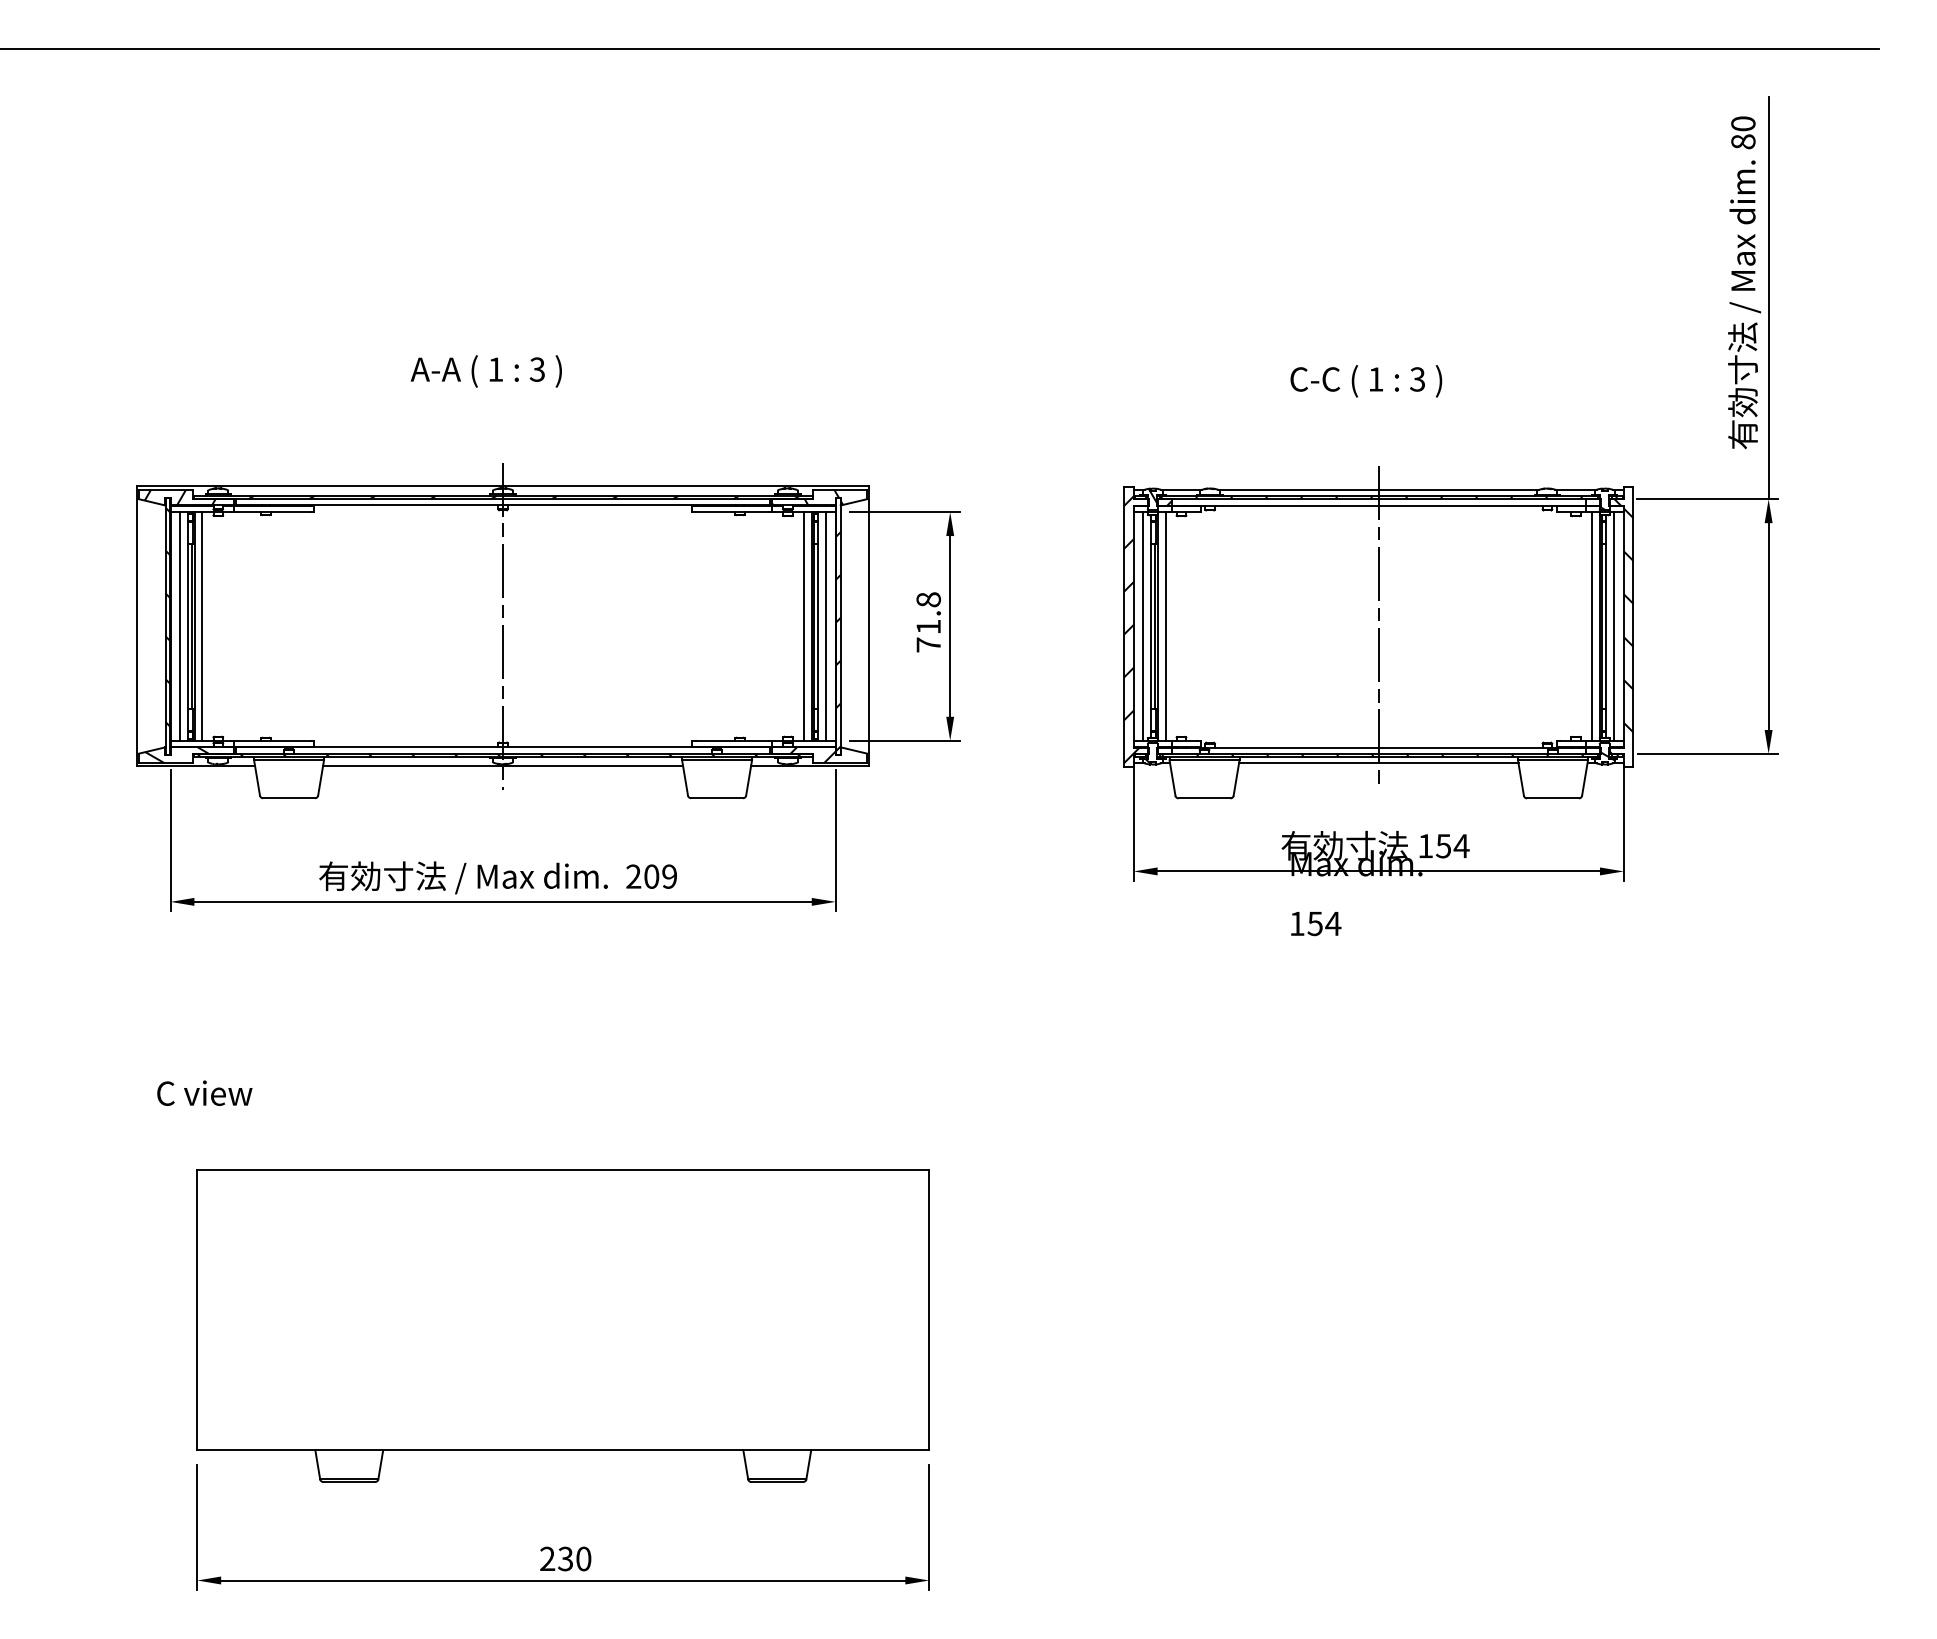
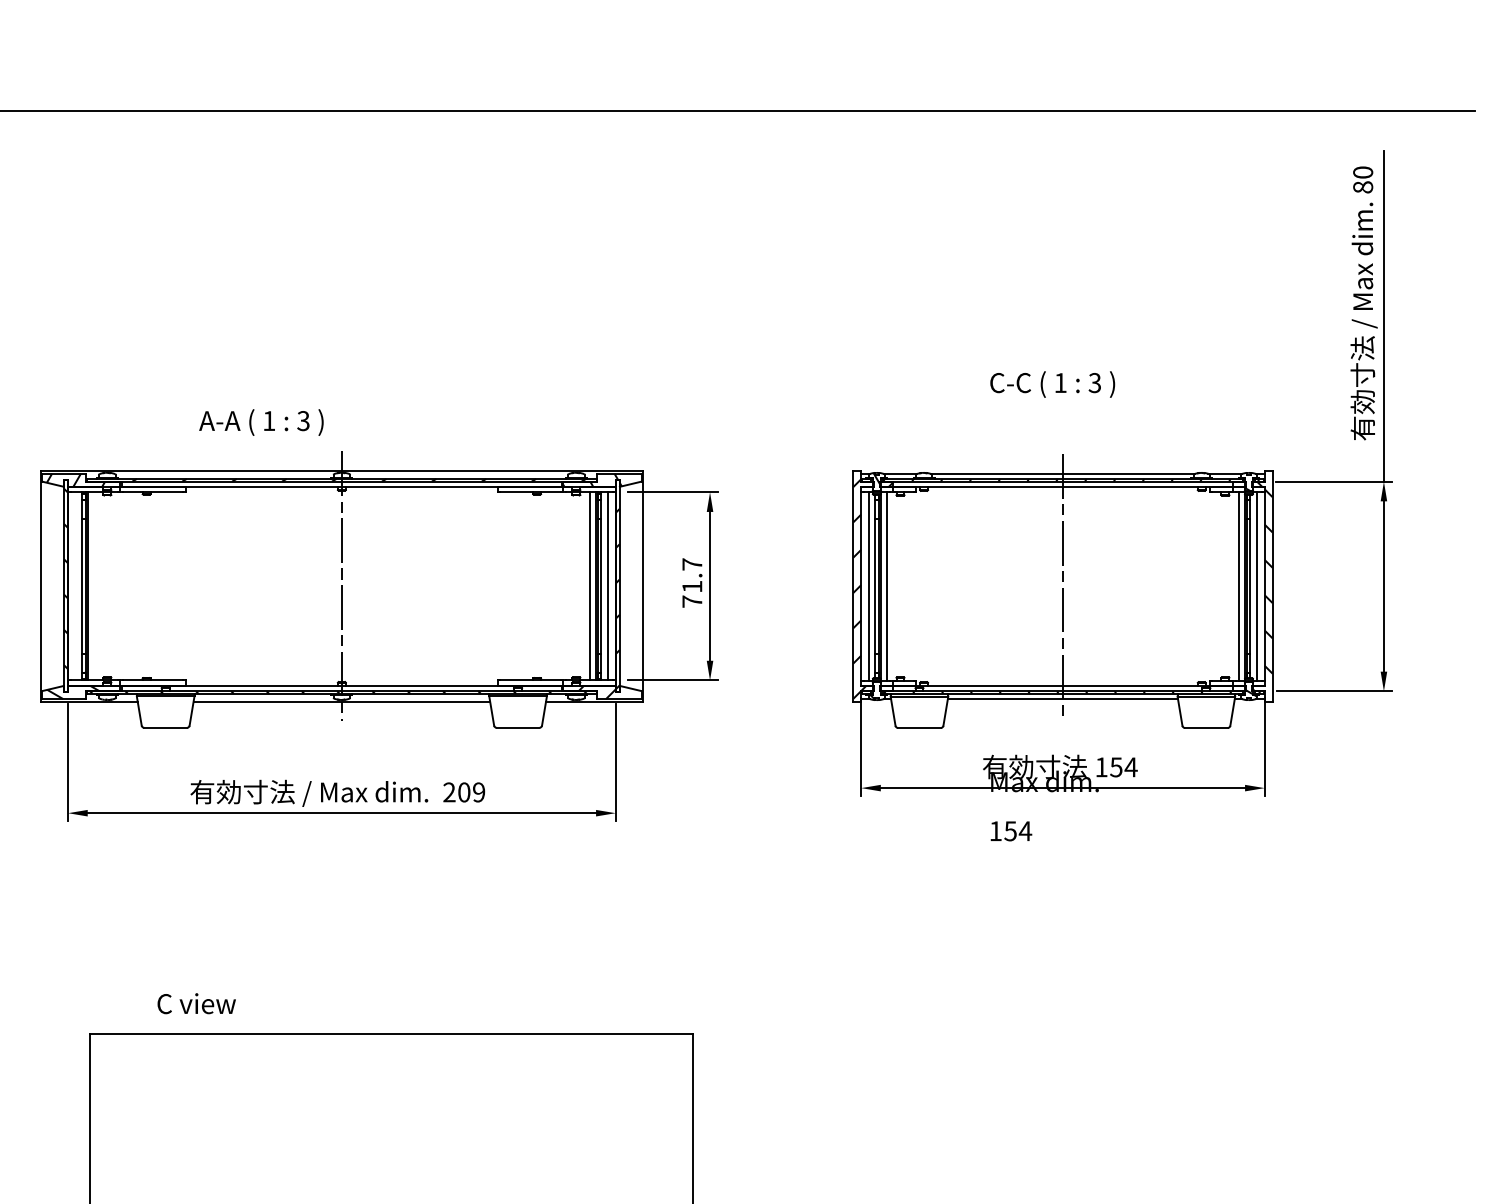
text: (485, 371) -> (260, 422), moved
text: (928, 599) -> (692, 564), 71.8 -> 71.7
line: (180, 626) -> (76, 586), removed
line: (202, 626) -> (94, 586), removed
text: (204, 1092) -> (196, 1003), moved

